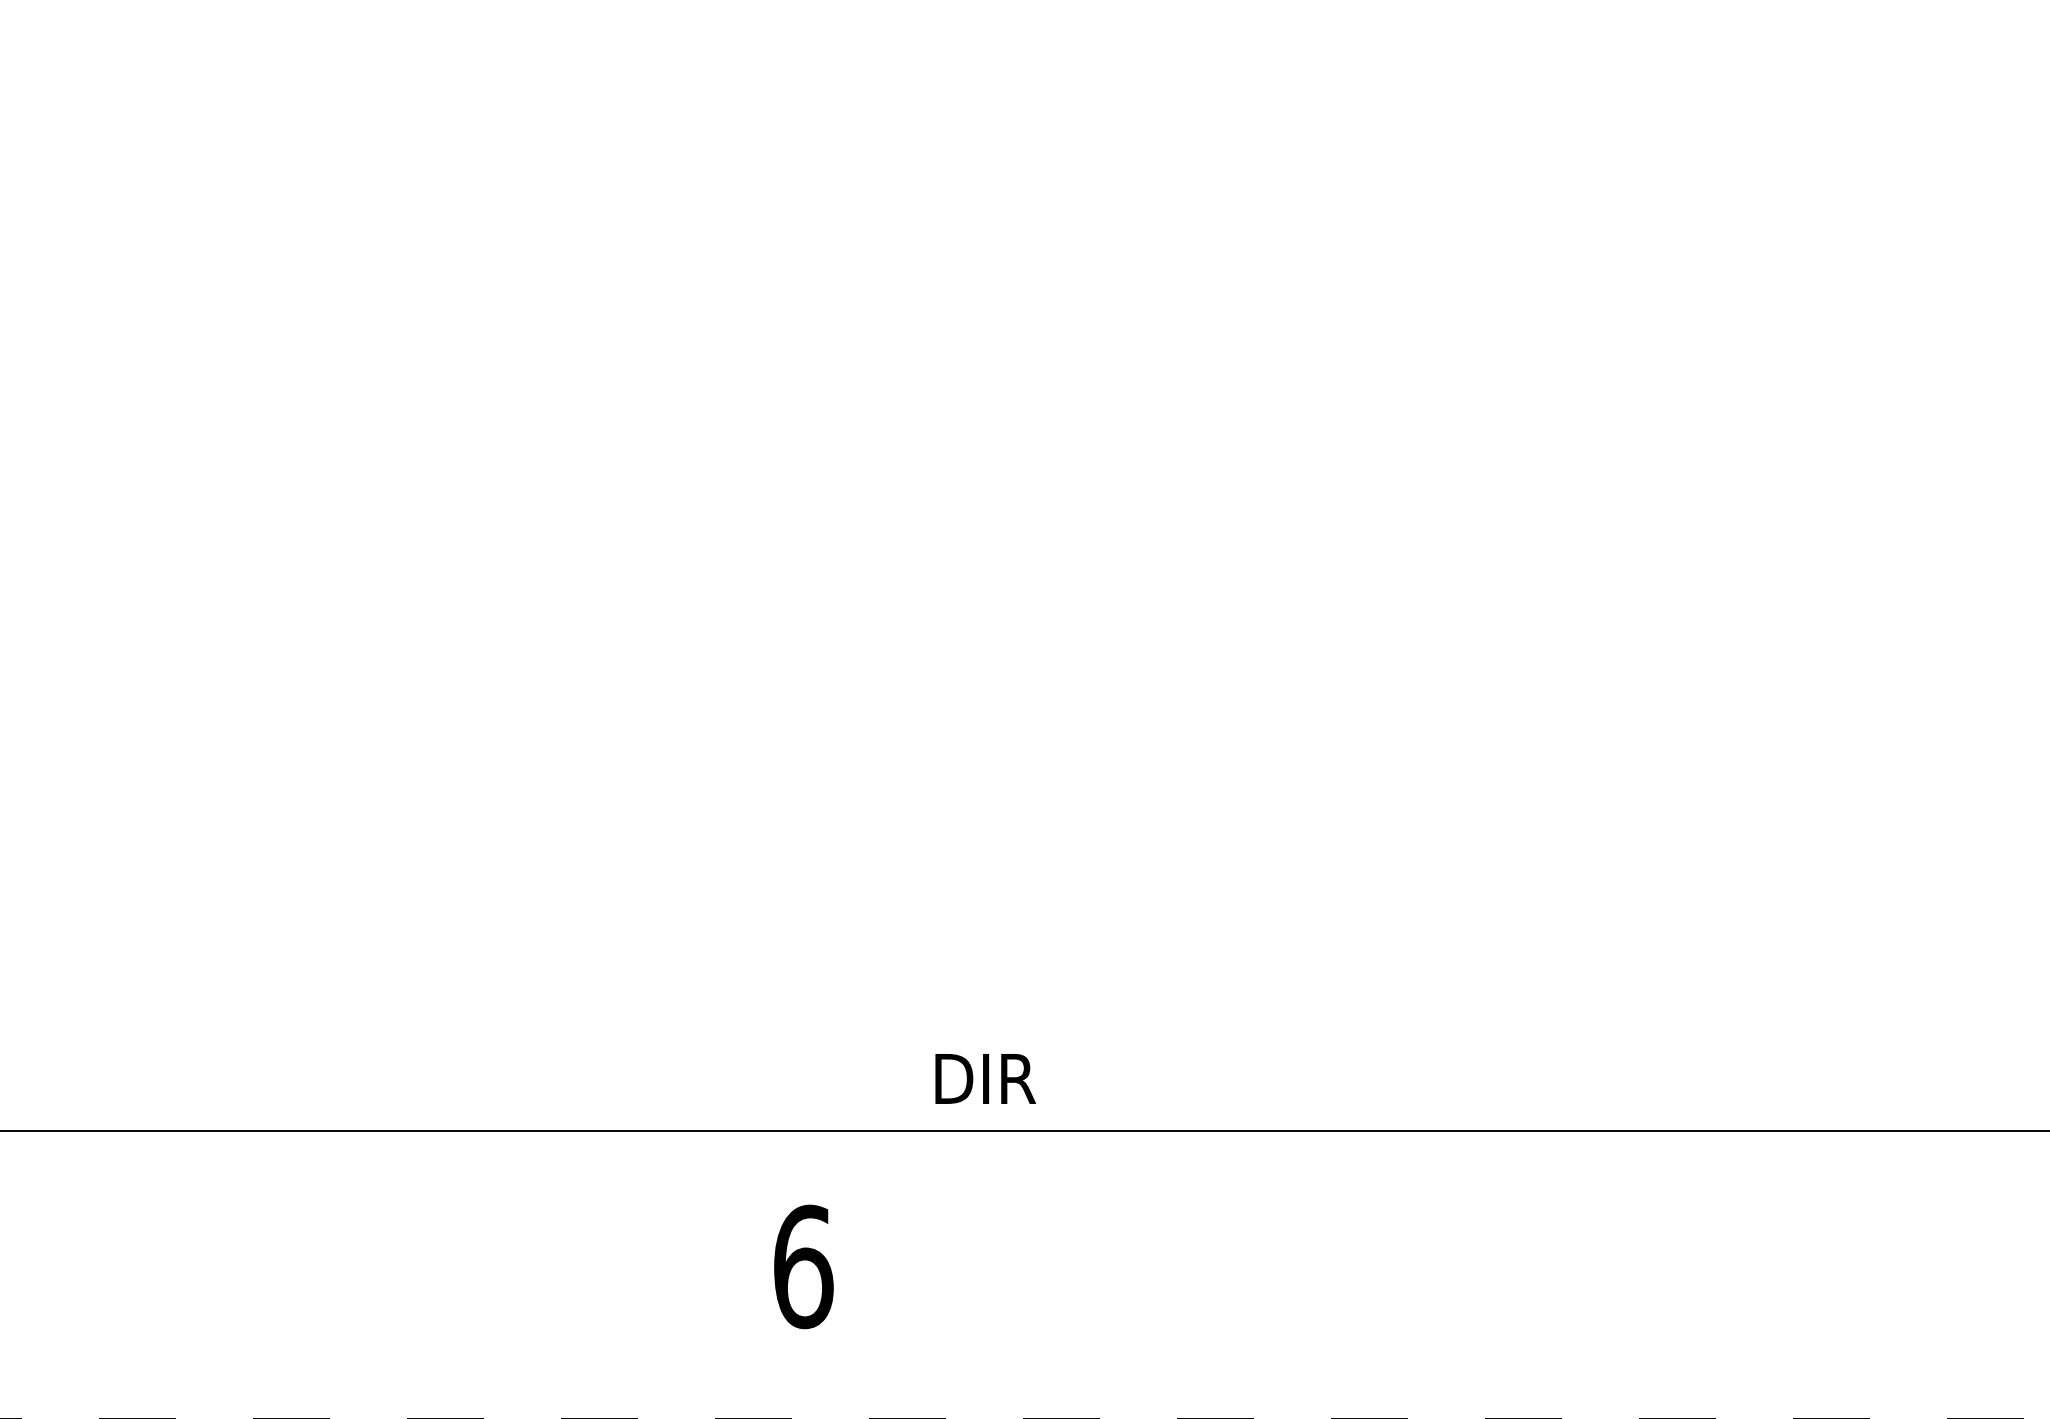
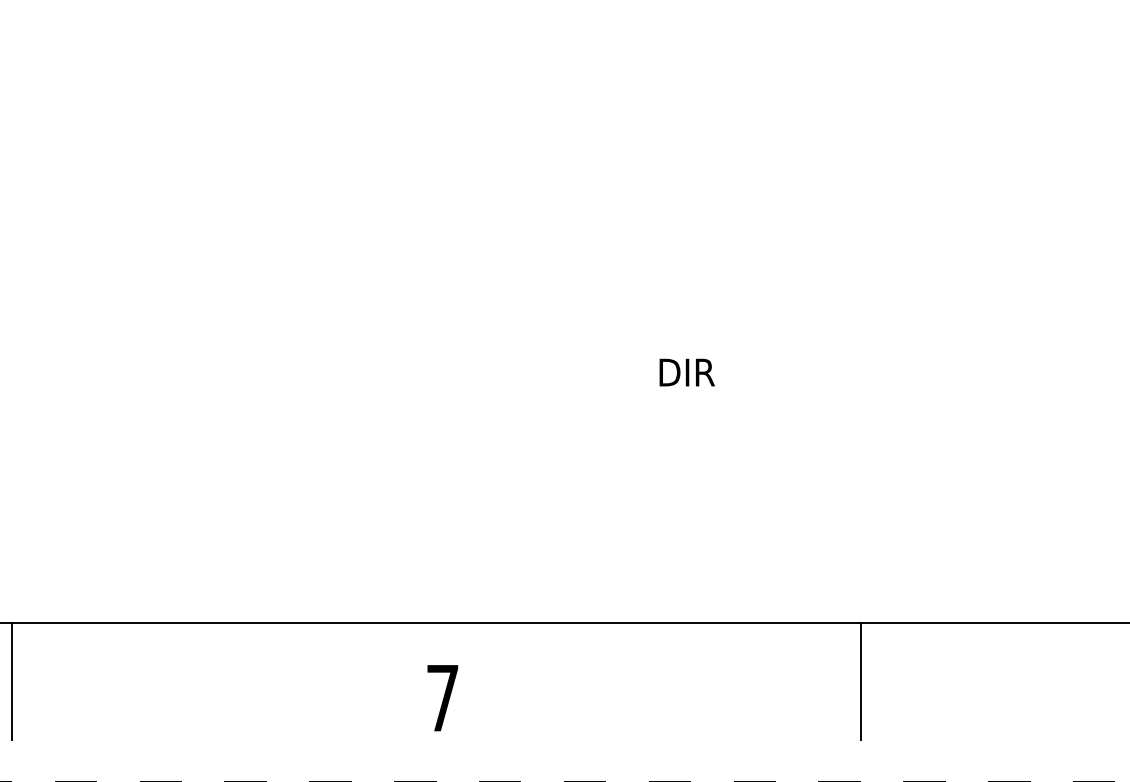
text: (984, 1078) -> (686, 372), moved
line: (22, 1236) -> (12, 681), added
line: (1561, 1236) -> (860, 681), added
text: (802, 1267) -> (442, 698), 6 -> 7

